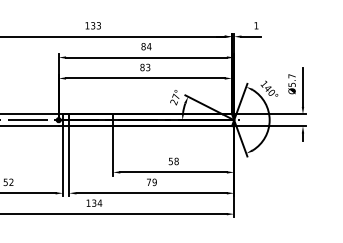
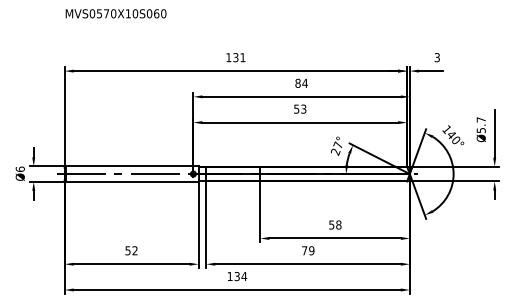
text: (98, 25) -> (242, 57), 133 -> 131
text: (255, 25) -> (436, 57), 1 -> 3
text: (142, 67) -> (296, 108), 83 -> 53

